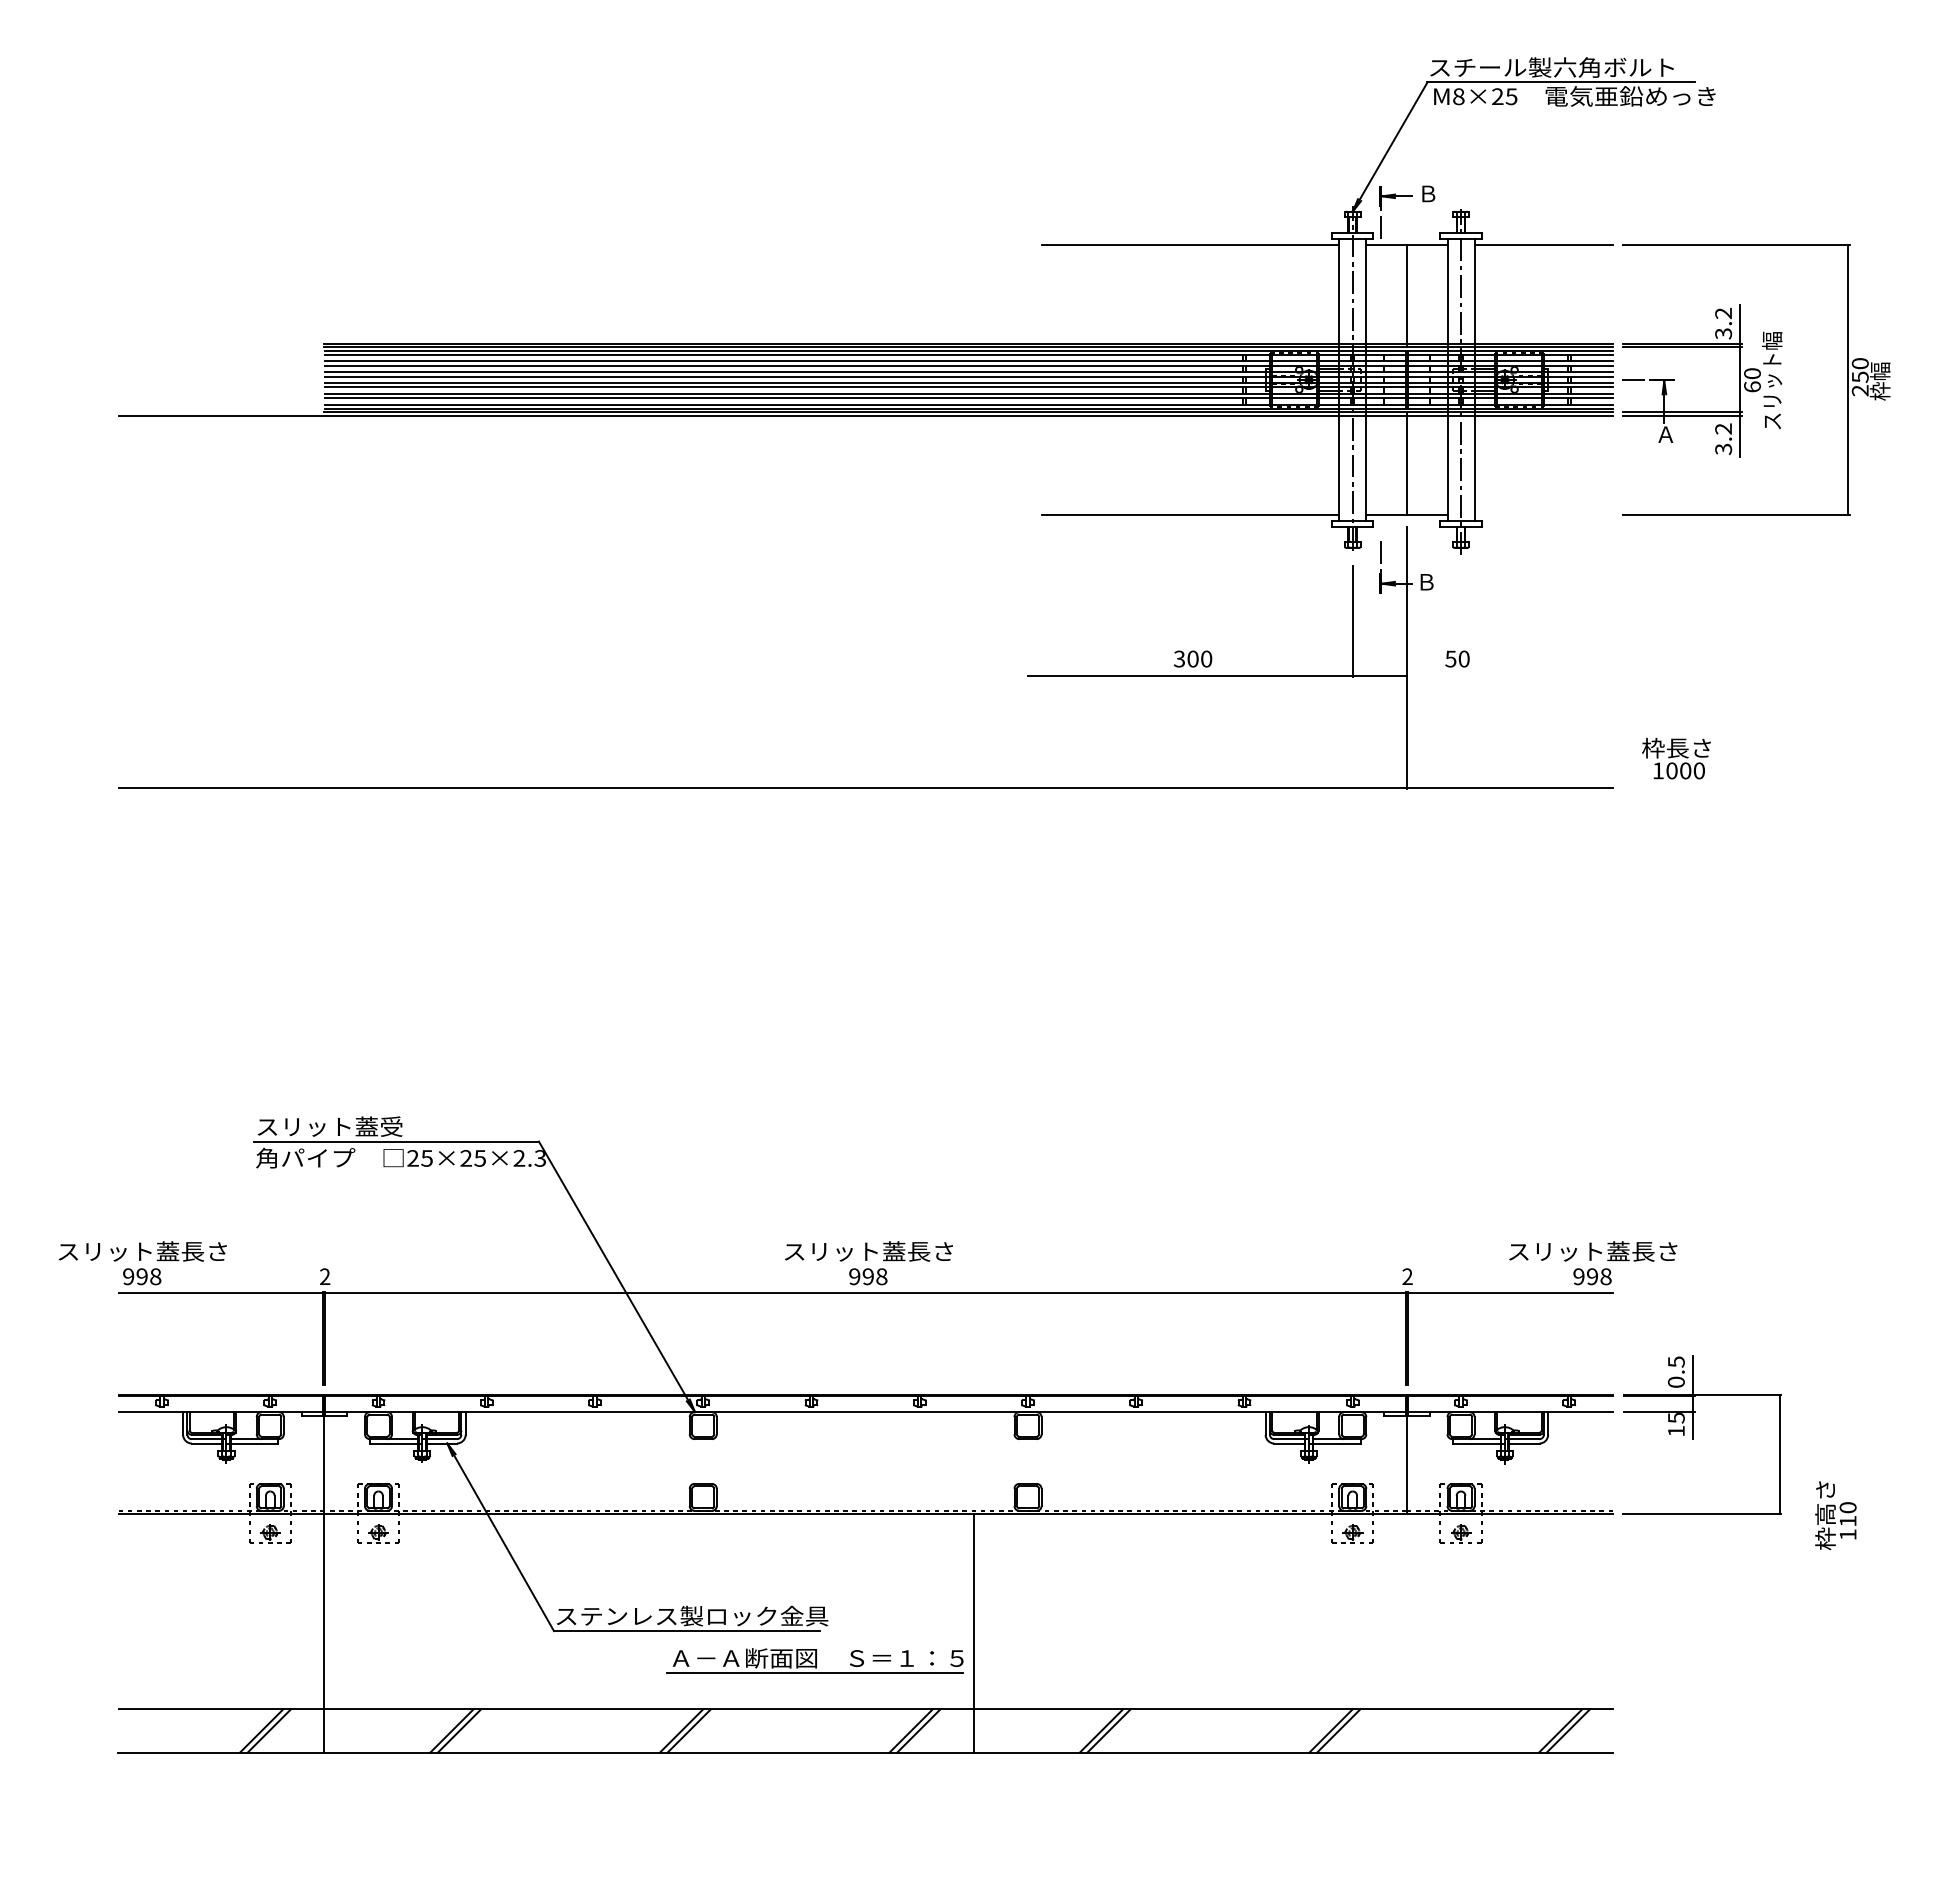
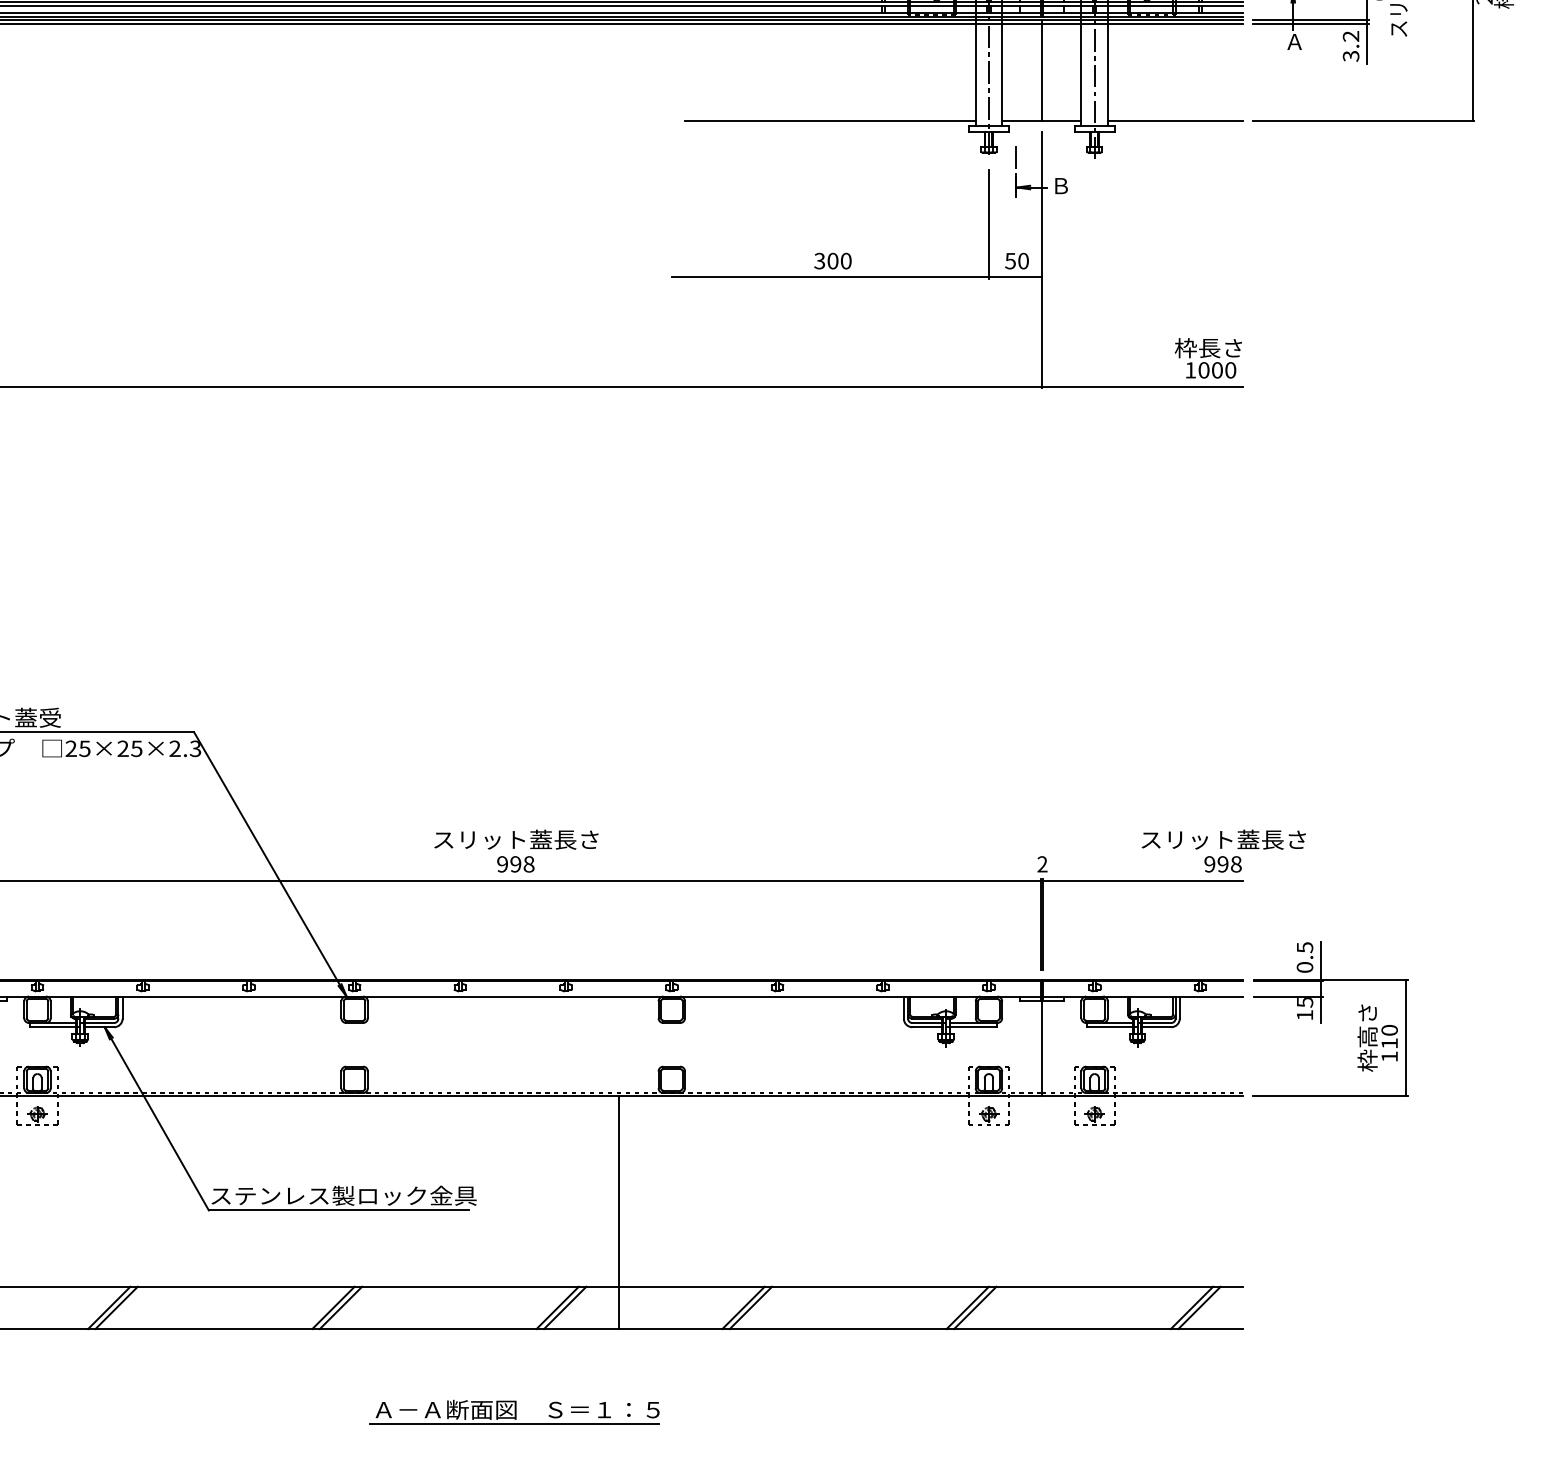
line: (1543, 515) -> (1175, 120), added
text: (1457, 658) -> (1017, 260), moved
text: (1676, 758) -> (1208, 358), moved
text: (1835, 1515) -> (1377, 1037), moved
part: (814, 1660) -> (514, 1411), moved

